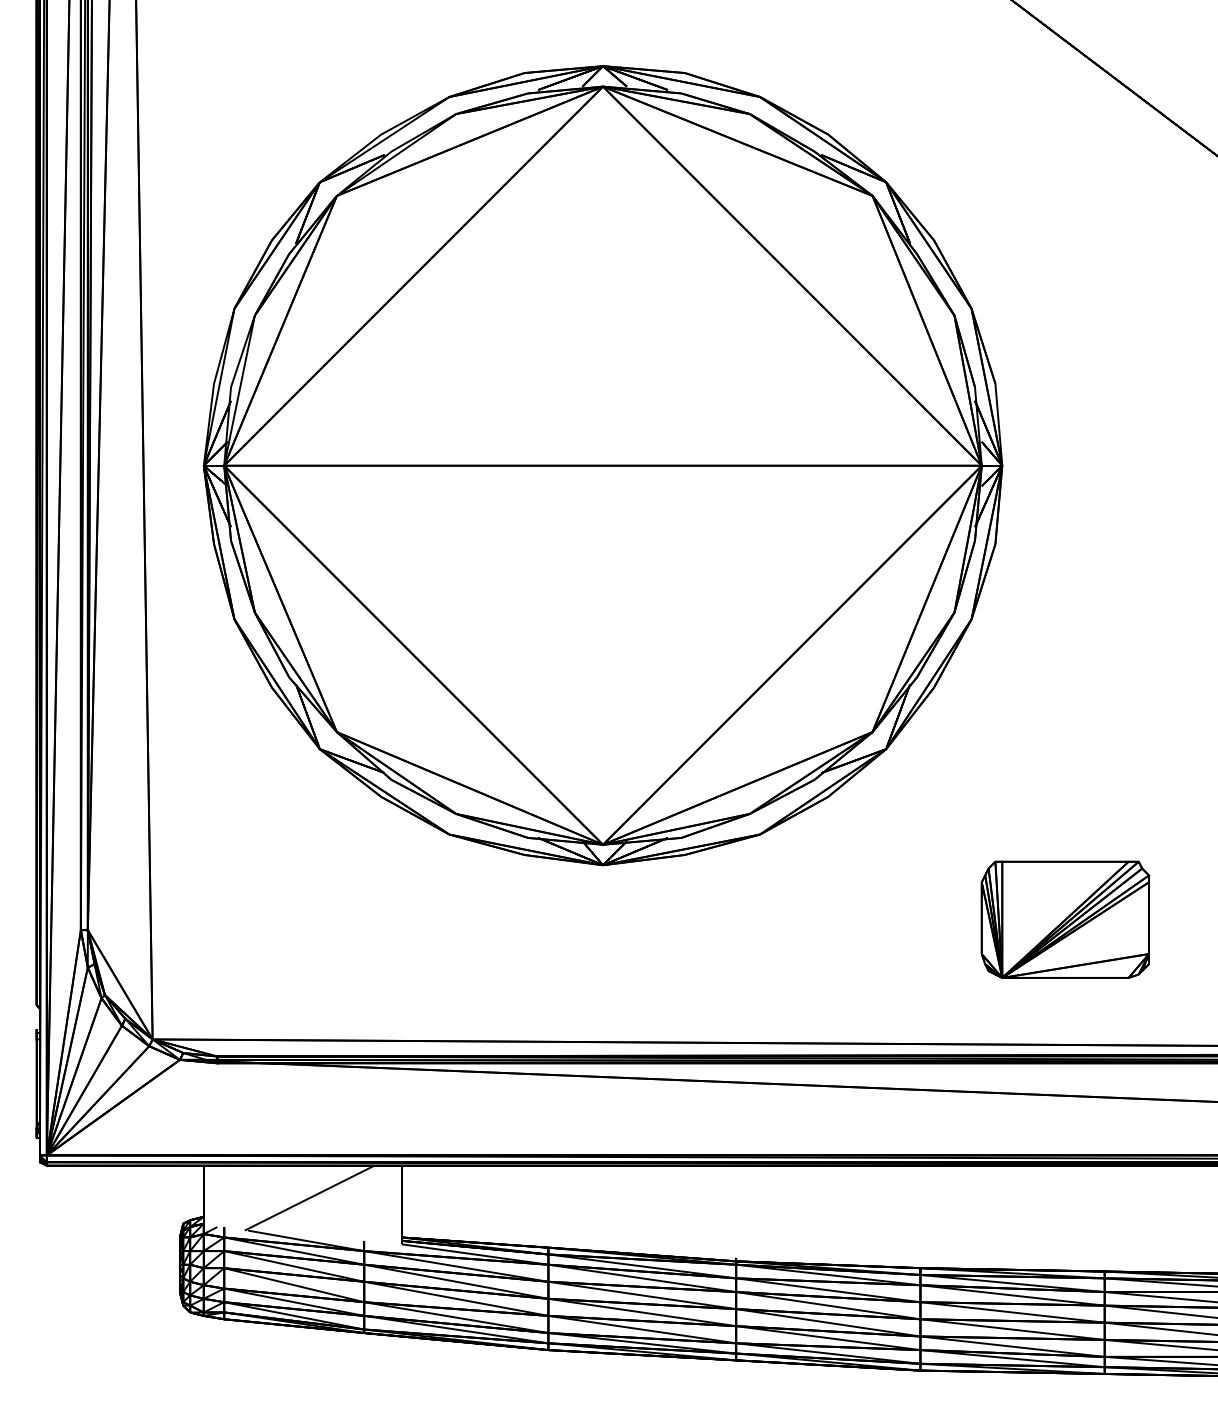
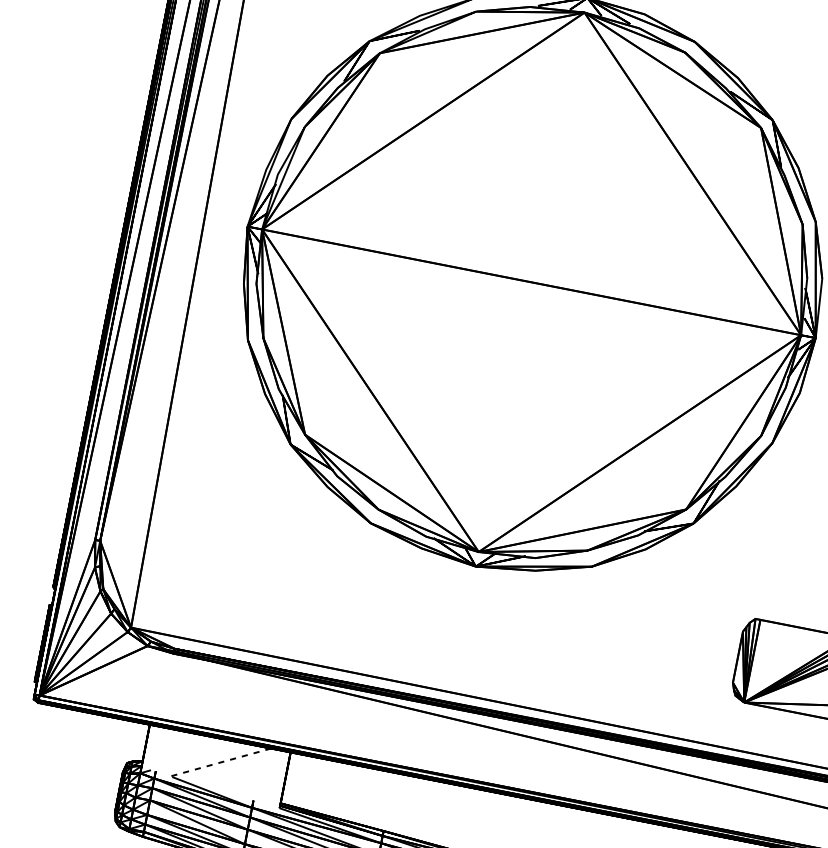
line: (309, 1198) -> (220, 762), solid -> dashed

